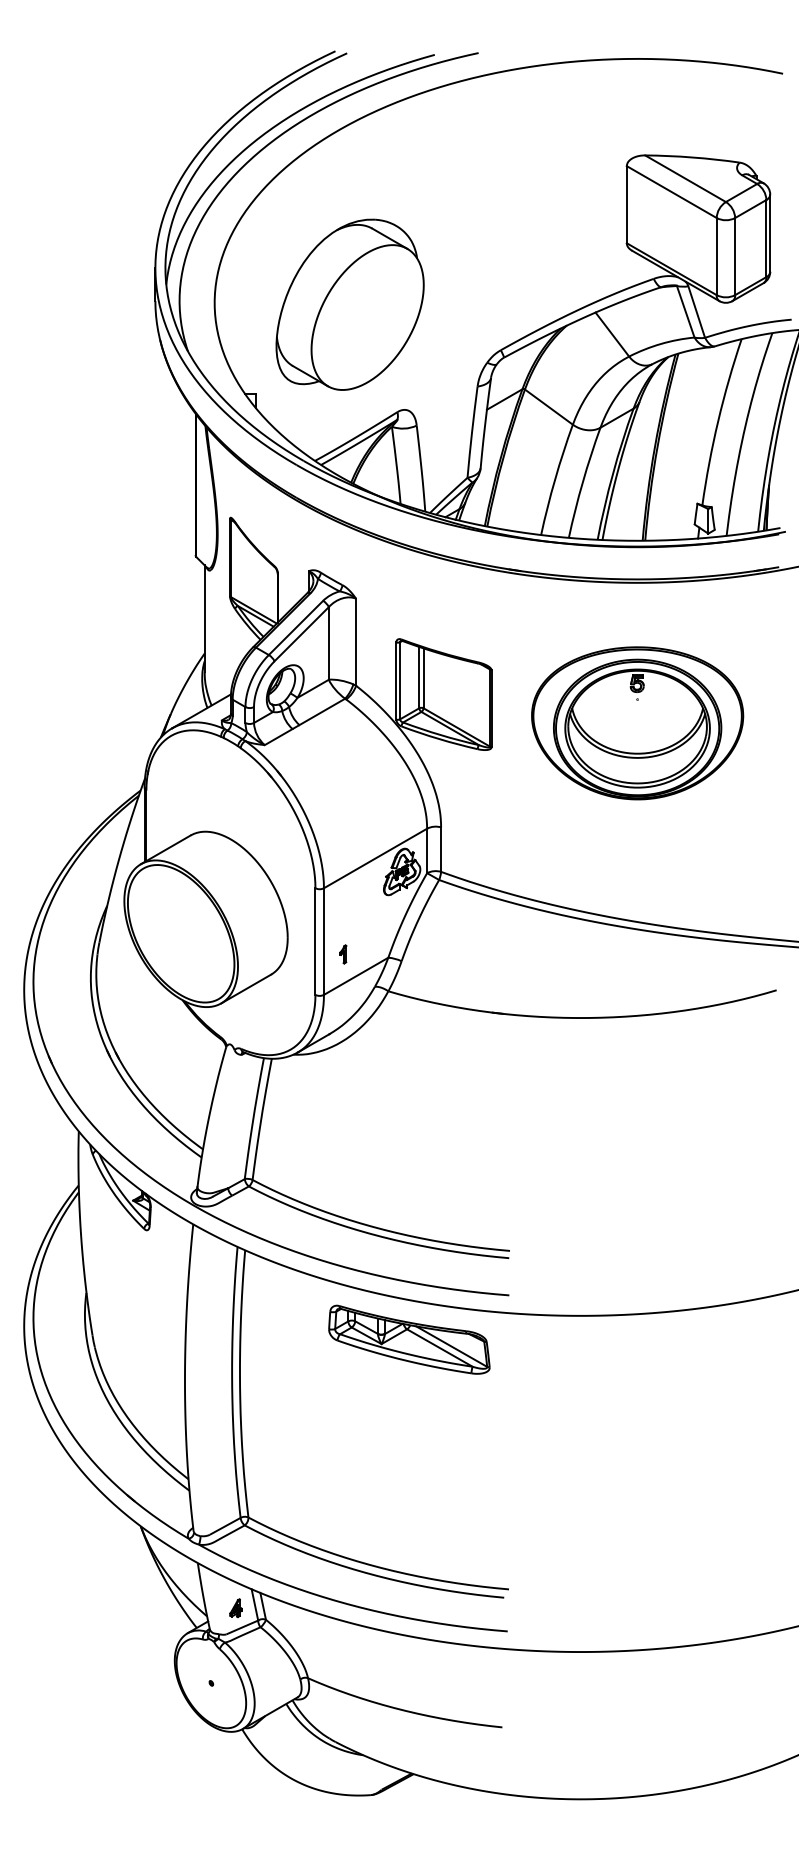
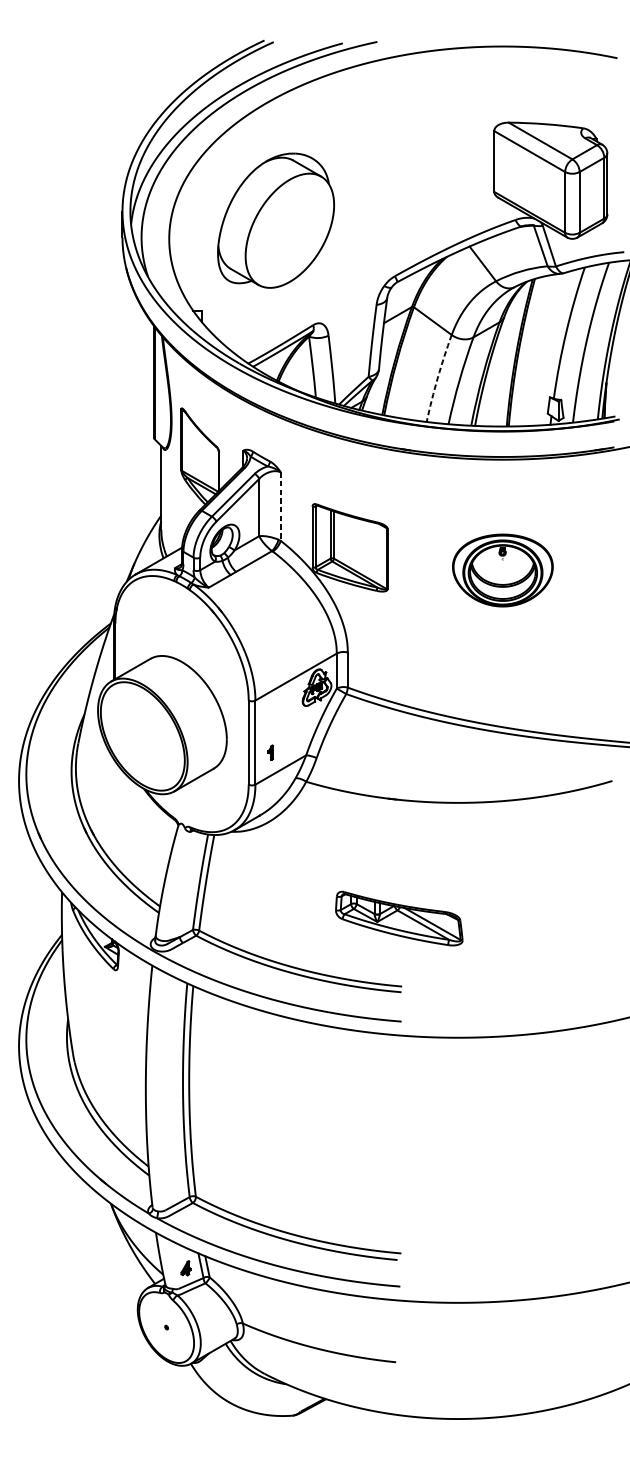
part: (349, 304) -> (275, 220), moved
arc: (555, 479) -> (438, 378), solid -> dashed
line: (356, 642) -> (281, 506), solid -> dashed
part: (637, 723) -> (502, 570), size x0.6
part: (409, 1339) -> (399, 918), moved

